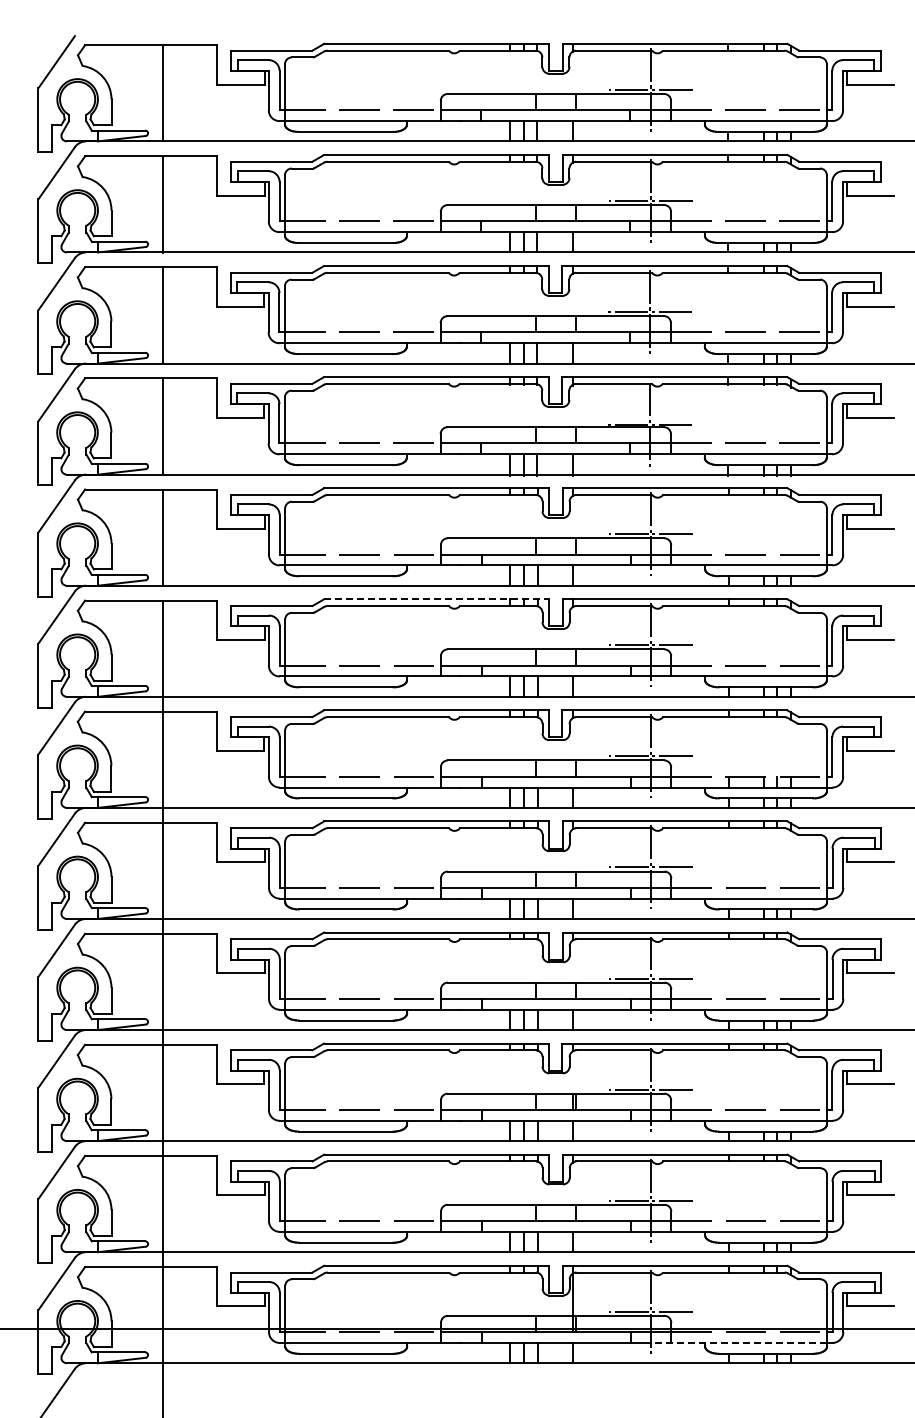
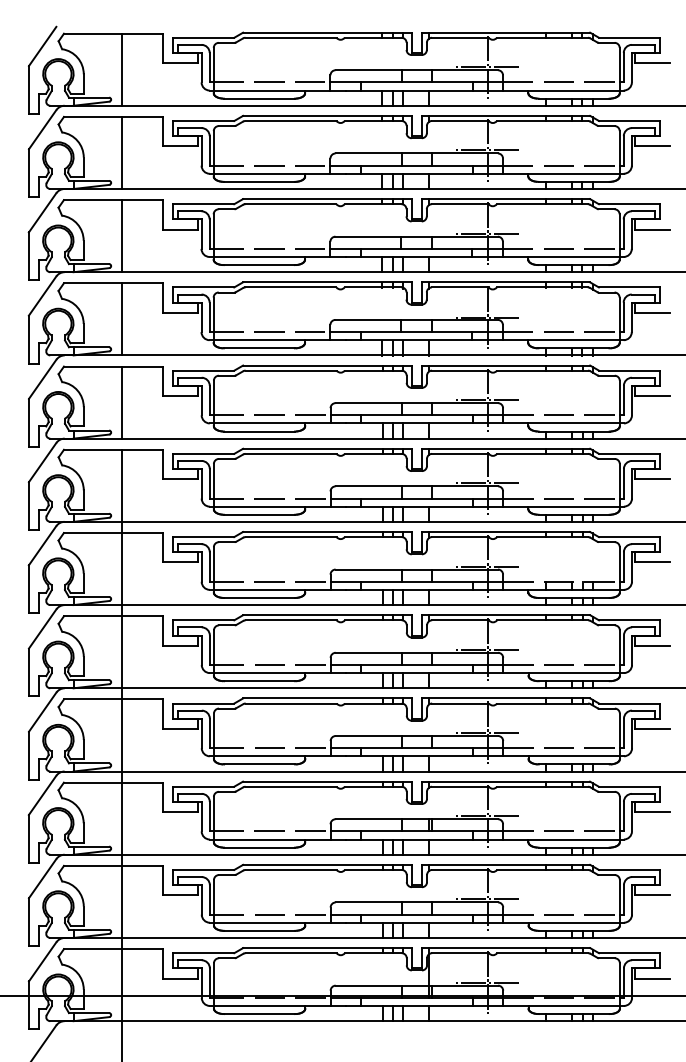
line: (437, 599) -> (328, 448), dashed -> solid
line: (738, 1342) -> (553, 1005), dashed -> solid

